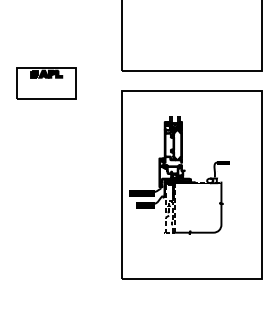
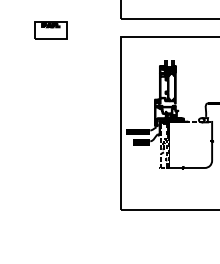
part: (46, 83) -> (50, 30), size x0.6

